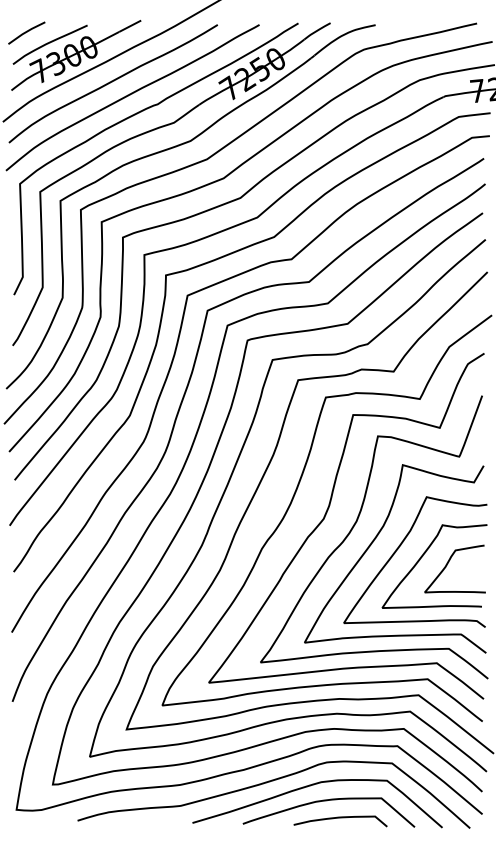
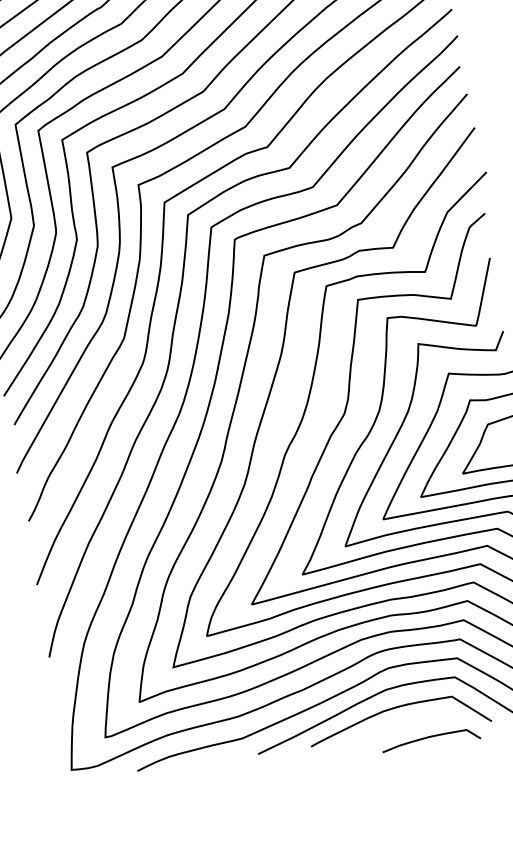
curve: (340, 818) -> (430, 737), moved

